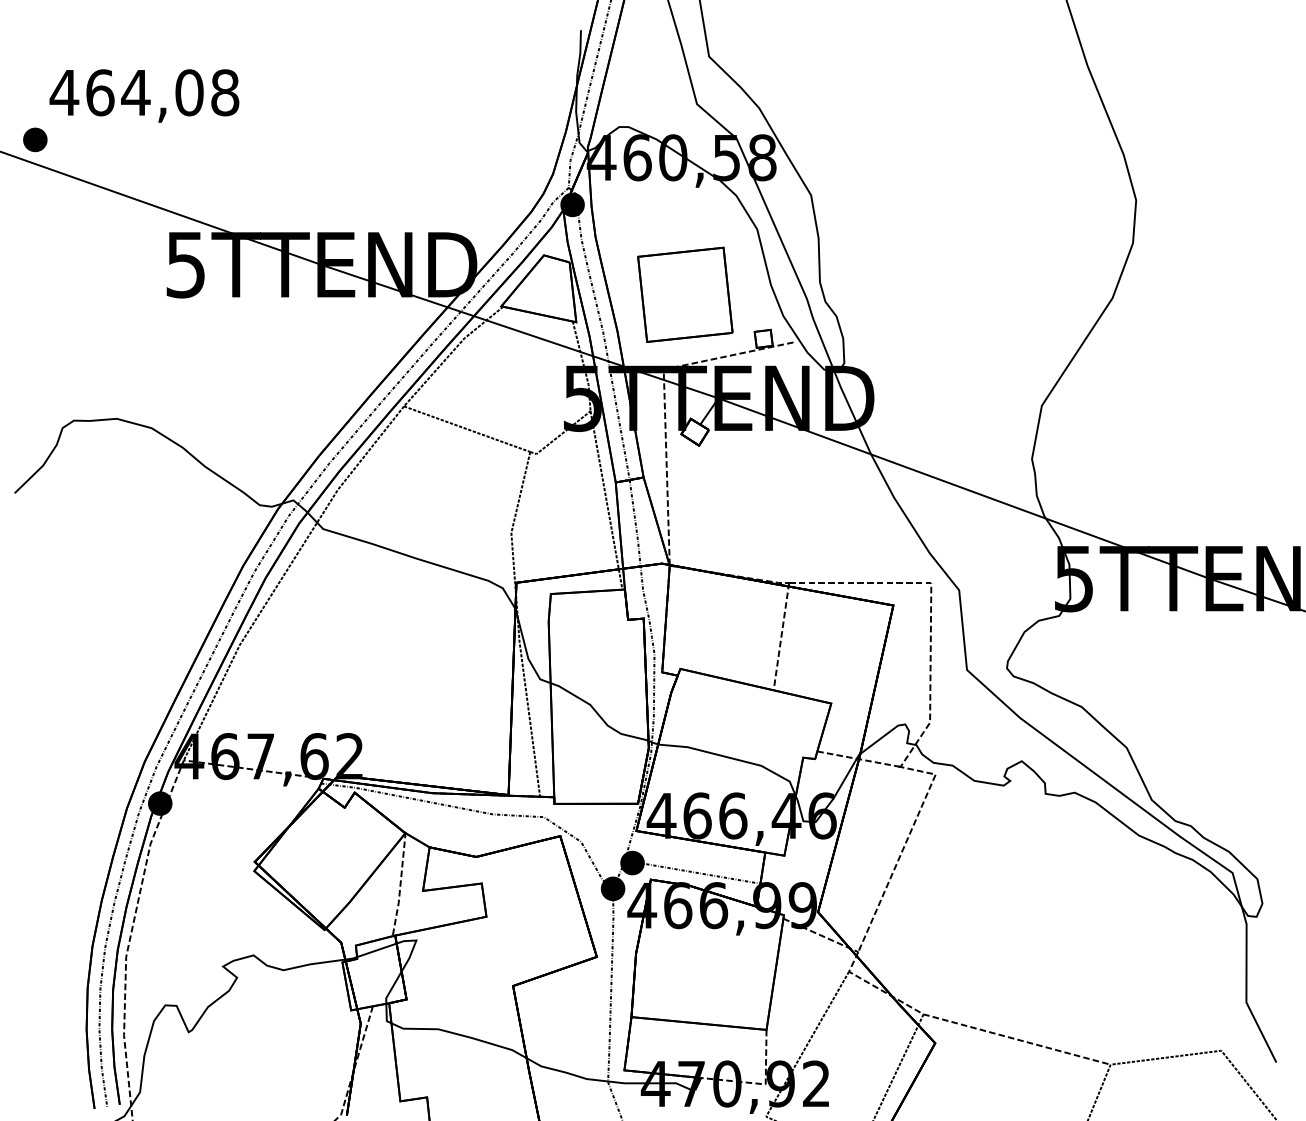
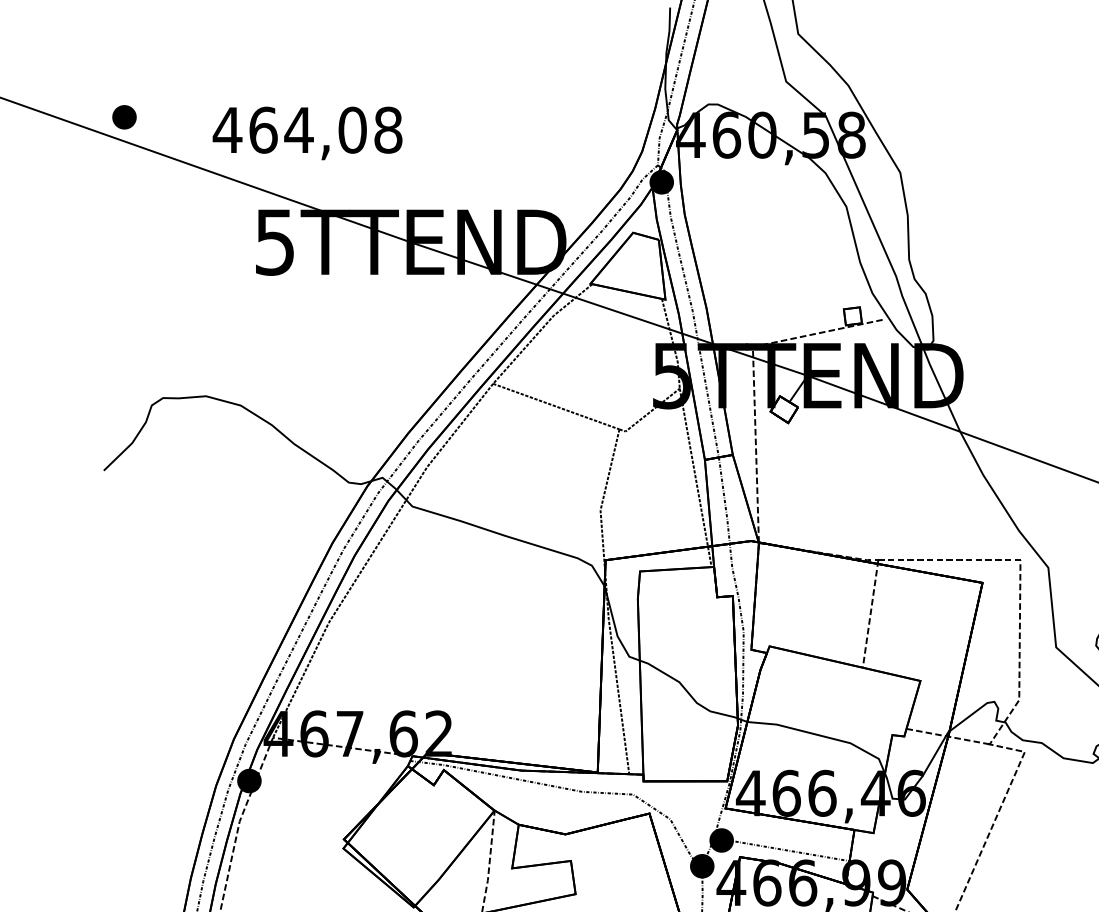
text: (144, 95) -> (307, 132), moved
part: (685, 294) -> (774, 271), removed

